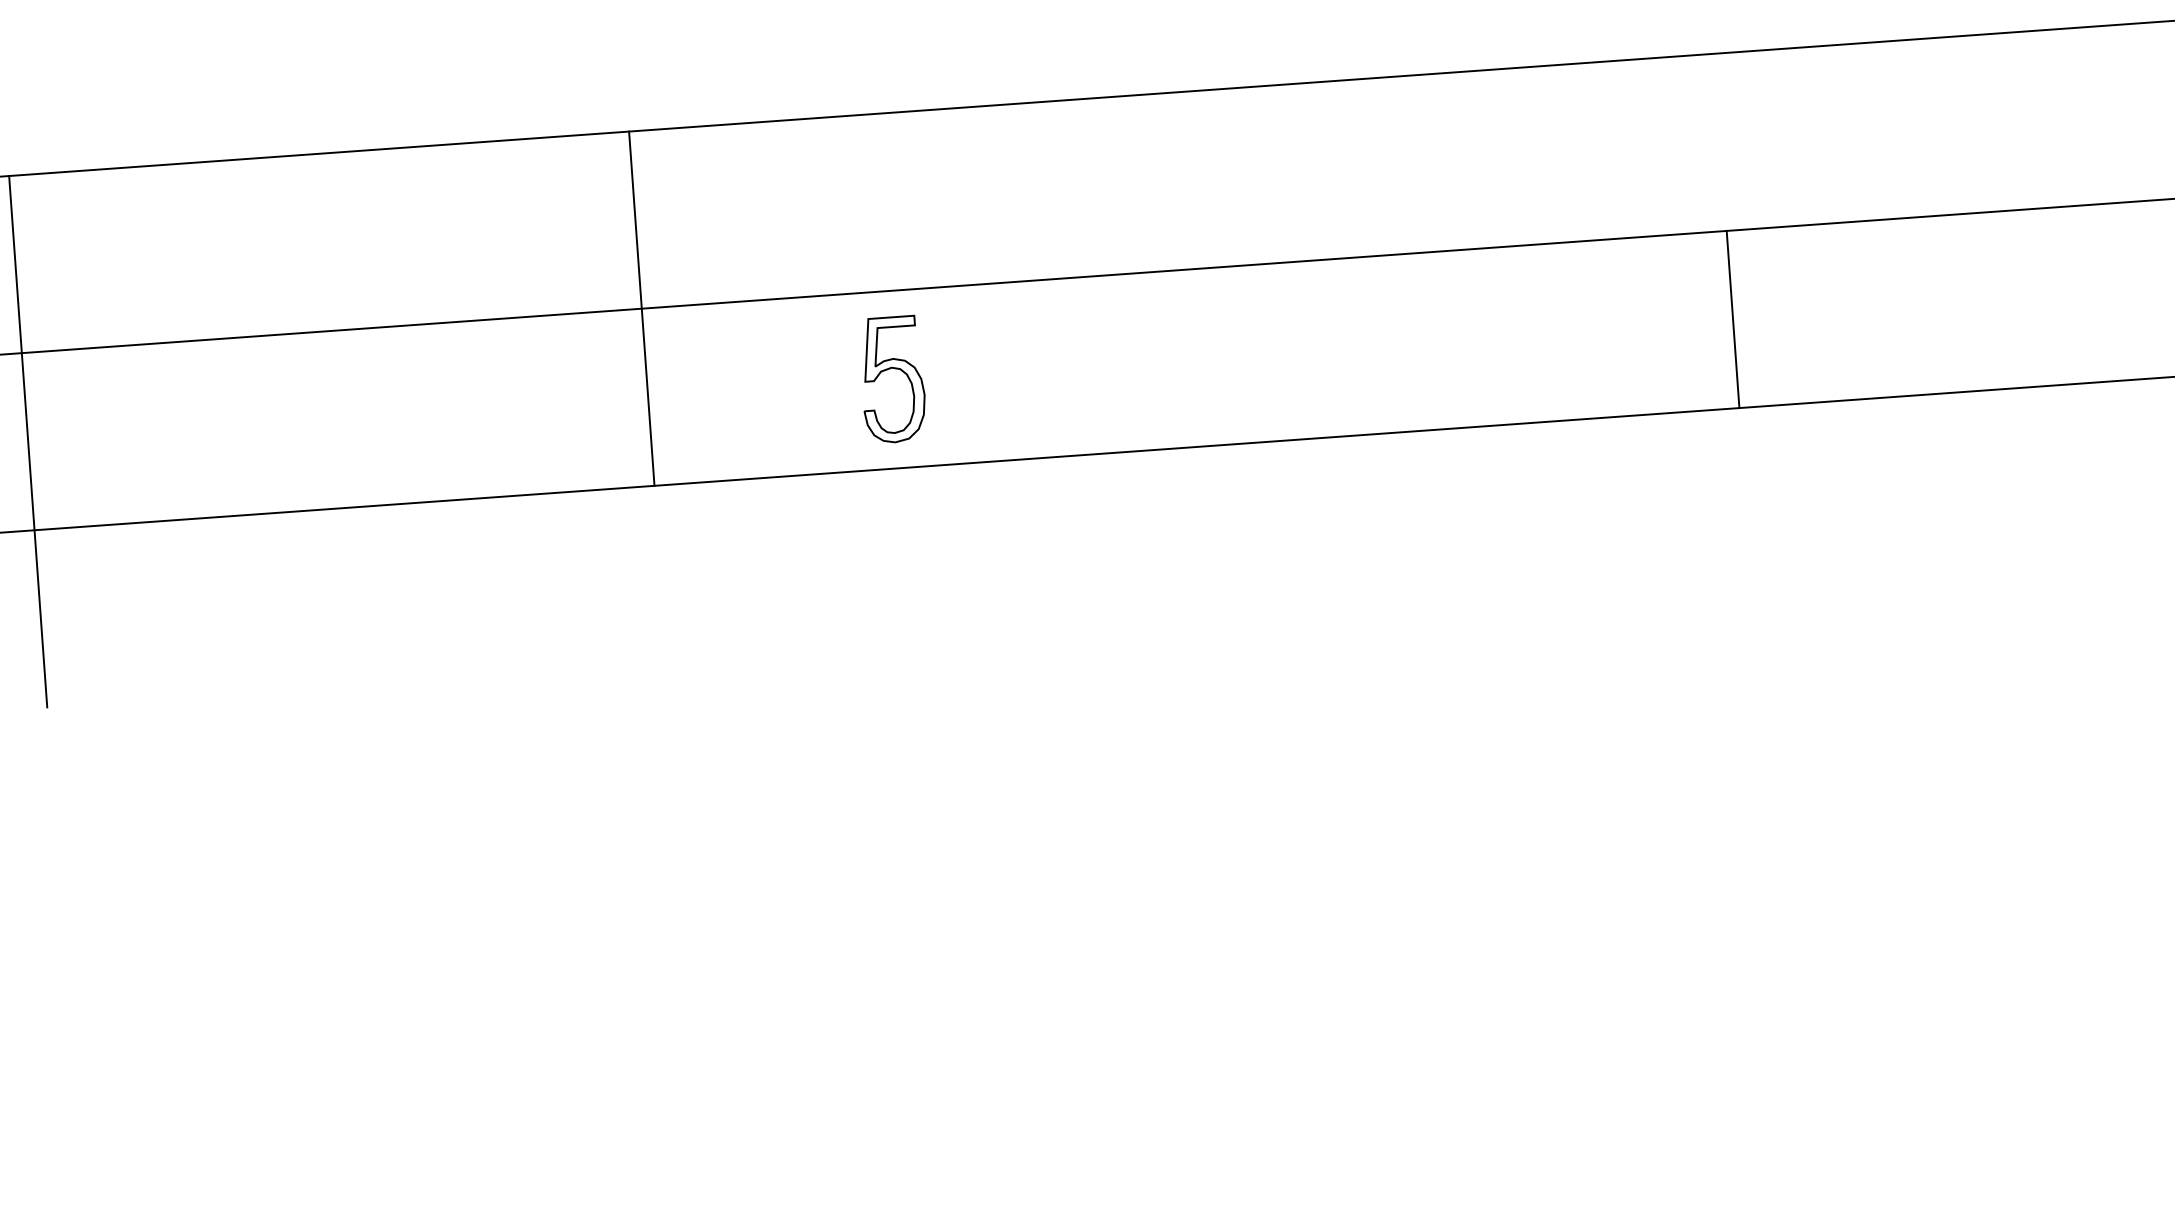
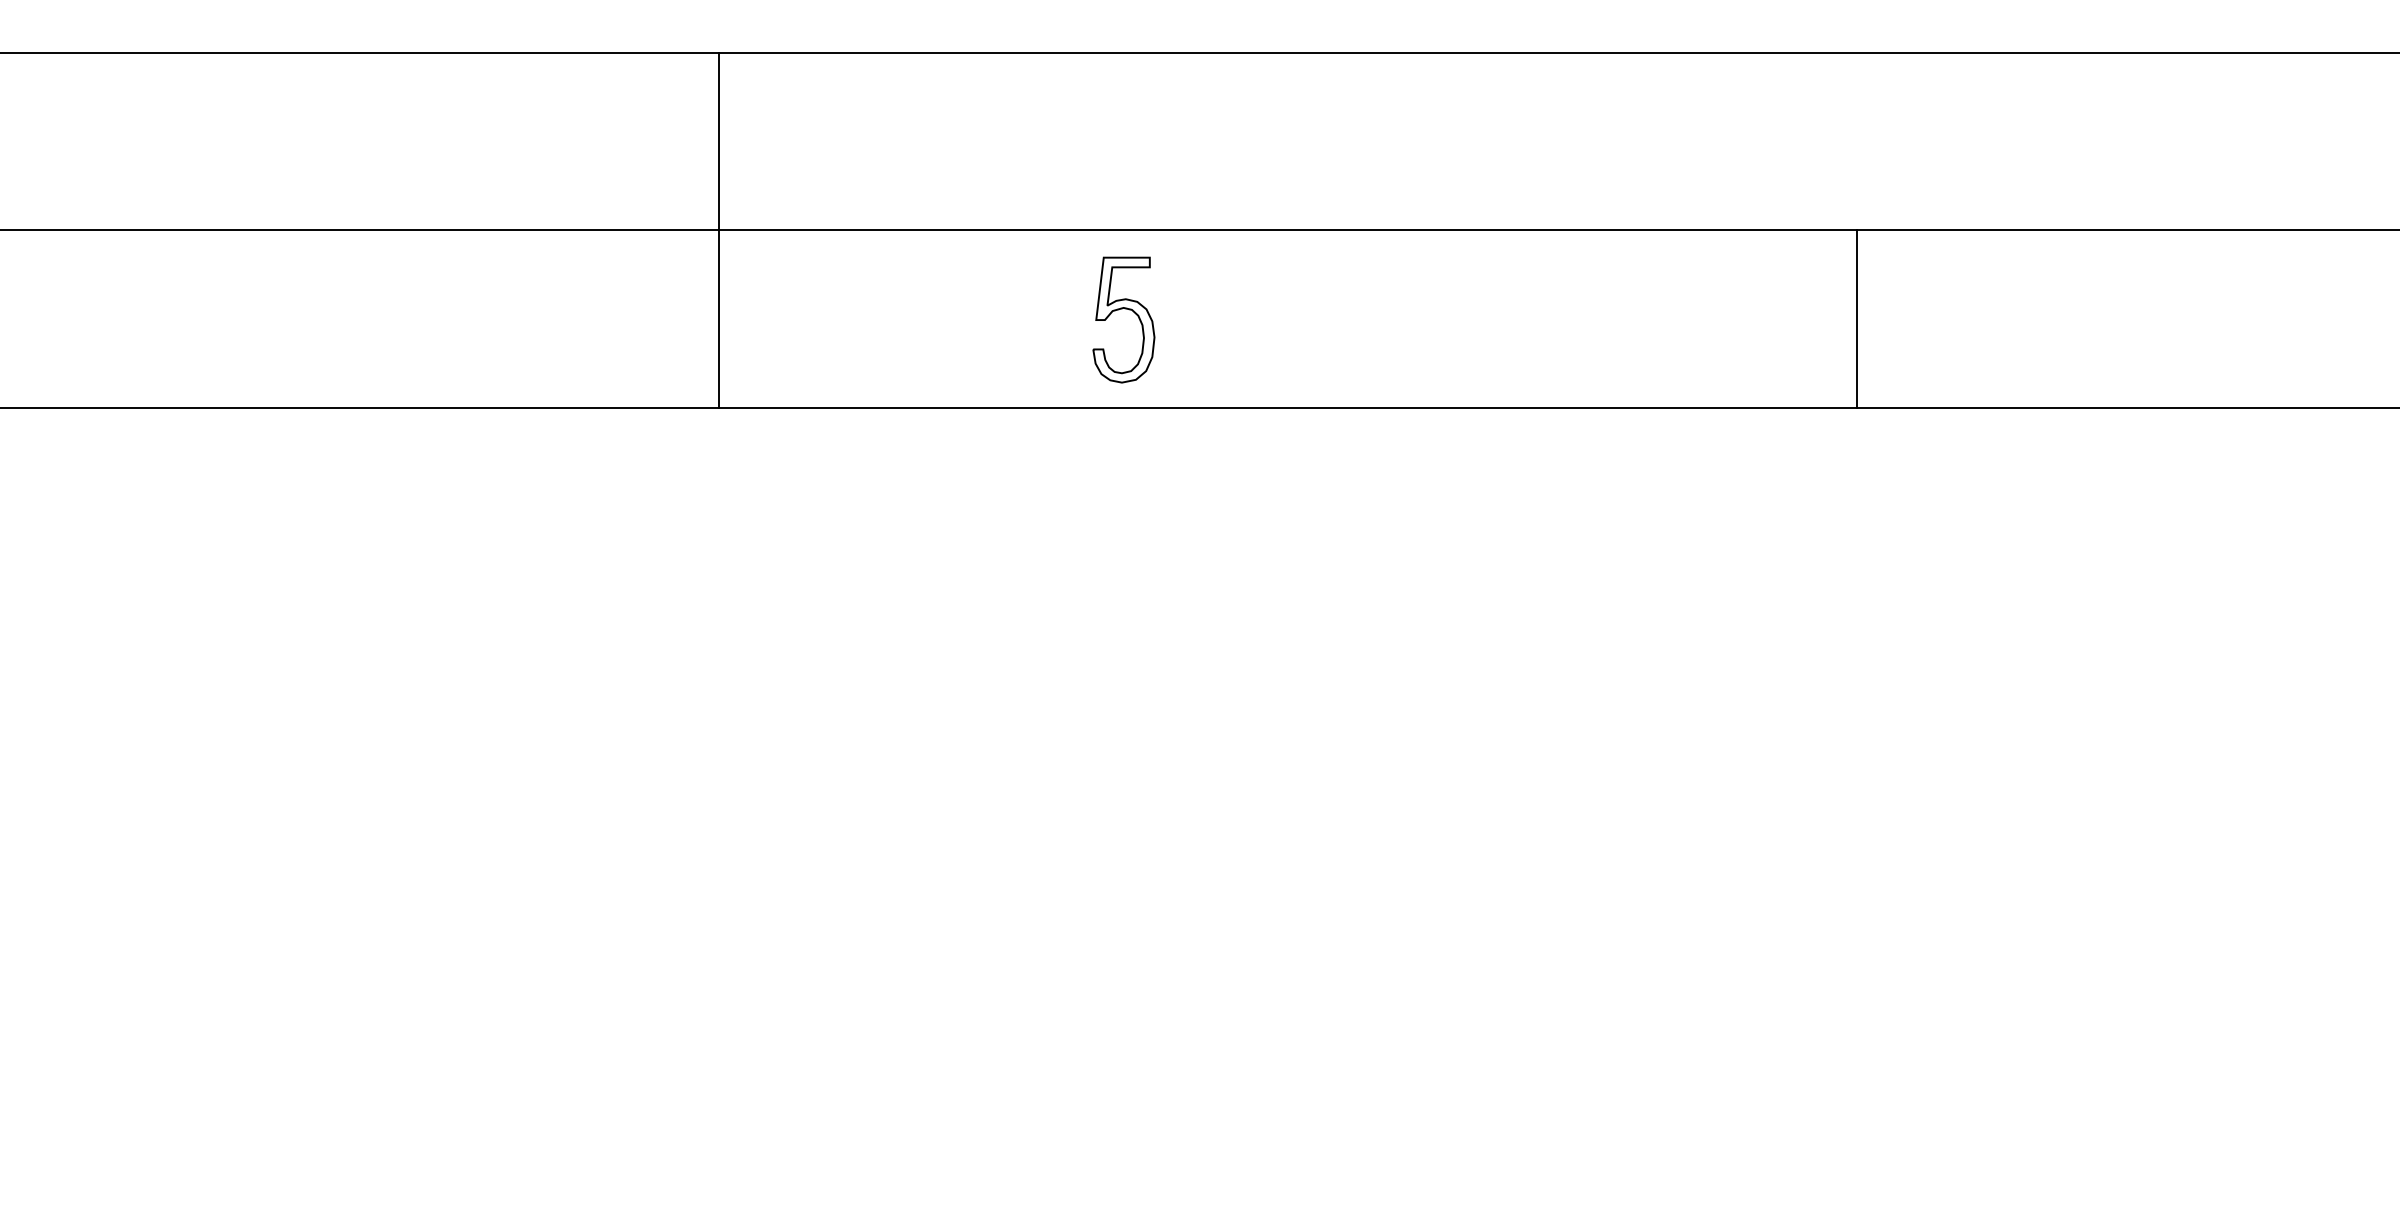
line: (641, 308) -> (718, 229), moved
part: (890, 369) -> (1122, 309), moved
line: (28, 441) -> (148, 318), removed

